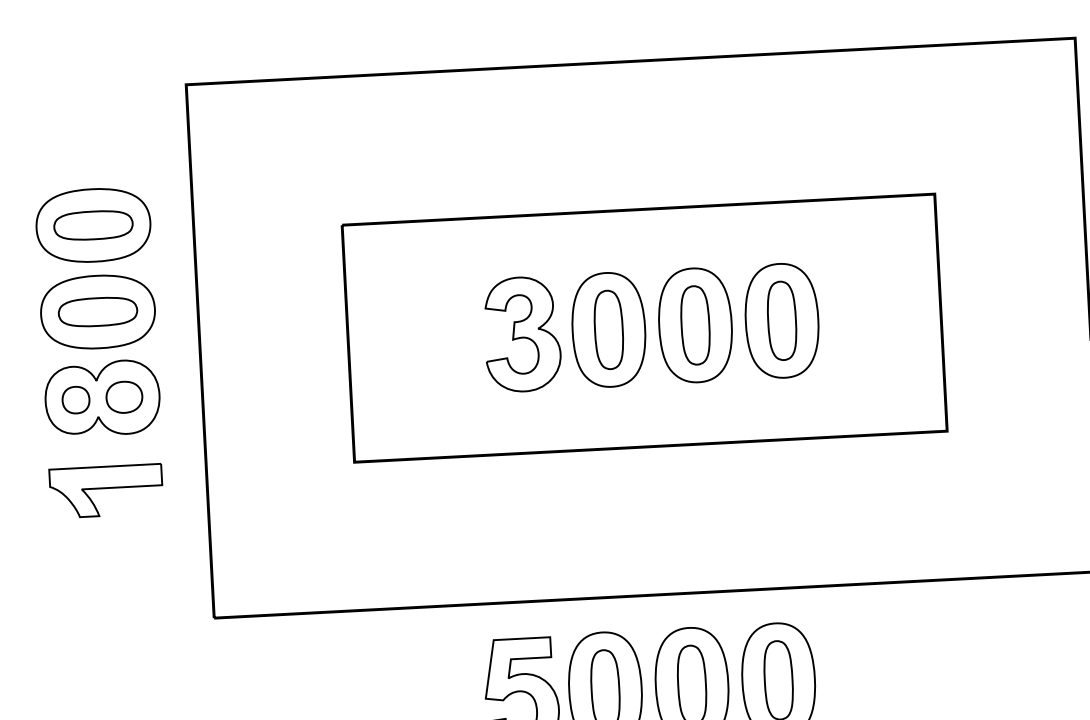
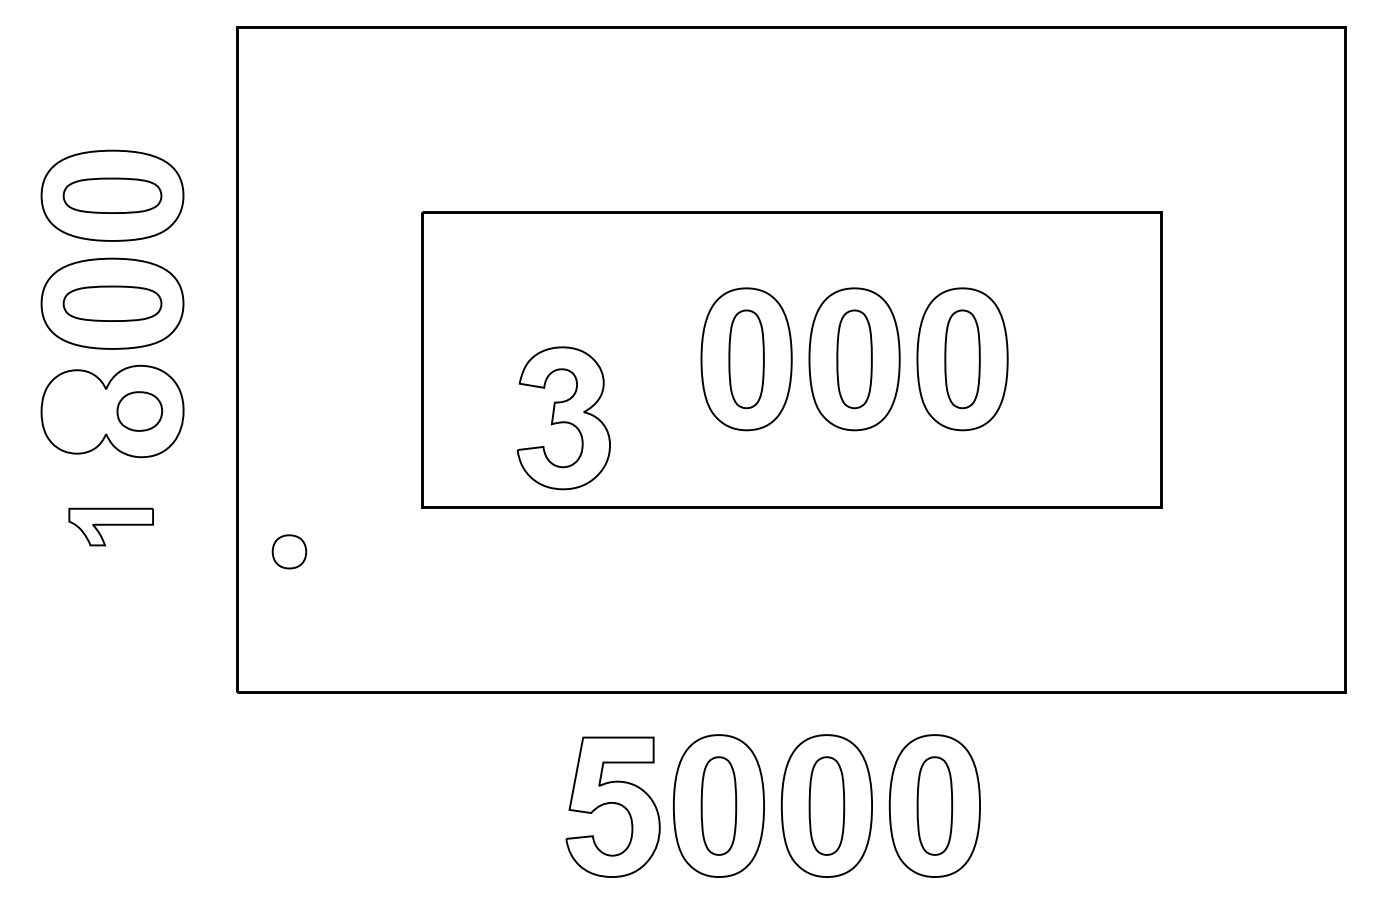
part: (522, 334) -> (563, 418), moved
part: (76, 399) -> (289, 551), moved
part: (105, 490) -> (110, 526), size x0.6

